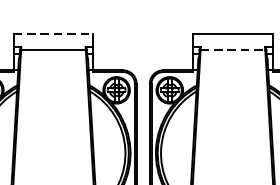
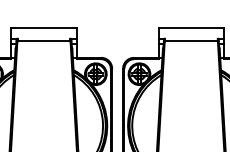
line: (52, 33) -> (43, 27), dashed -> solid
line: (233, 50) -> (191, 41), dashed -> solid

